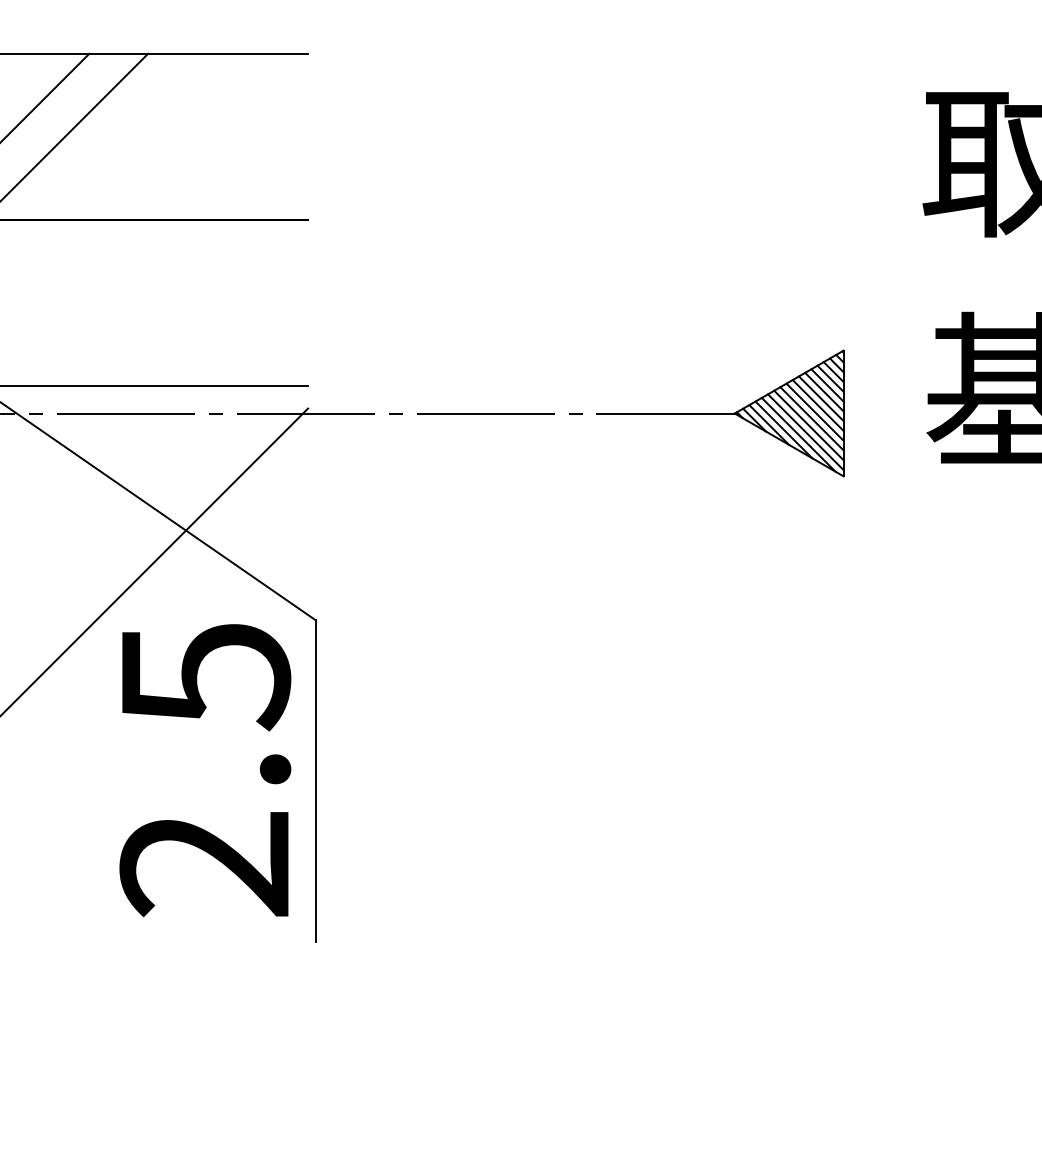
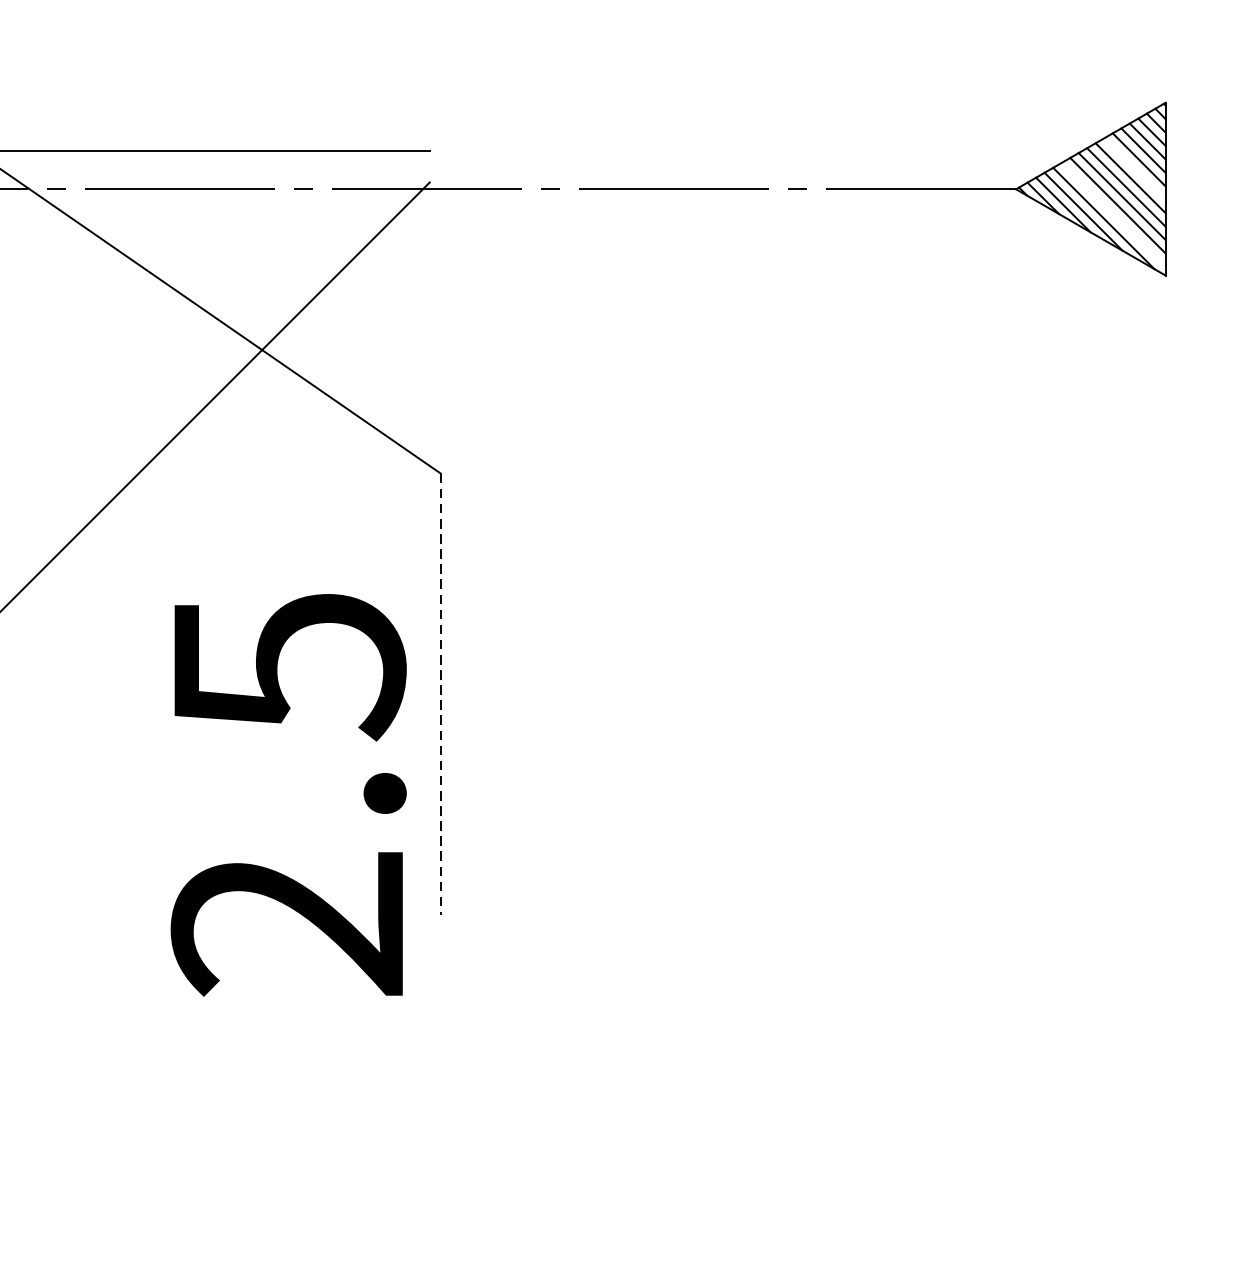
line: (820, 398) -> (1133, 168), removed
line: (805, 432) -> (1113, 215), removed
text: (205, 770) -> (288, 795), moved
line: (316, 781) -> (441, 694), solid -> dashed

